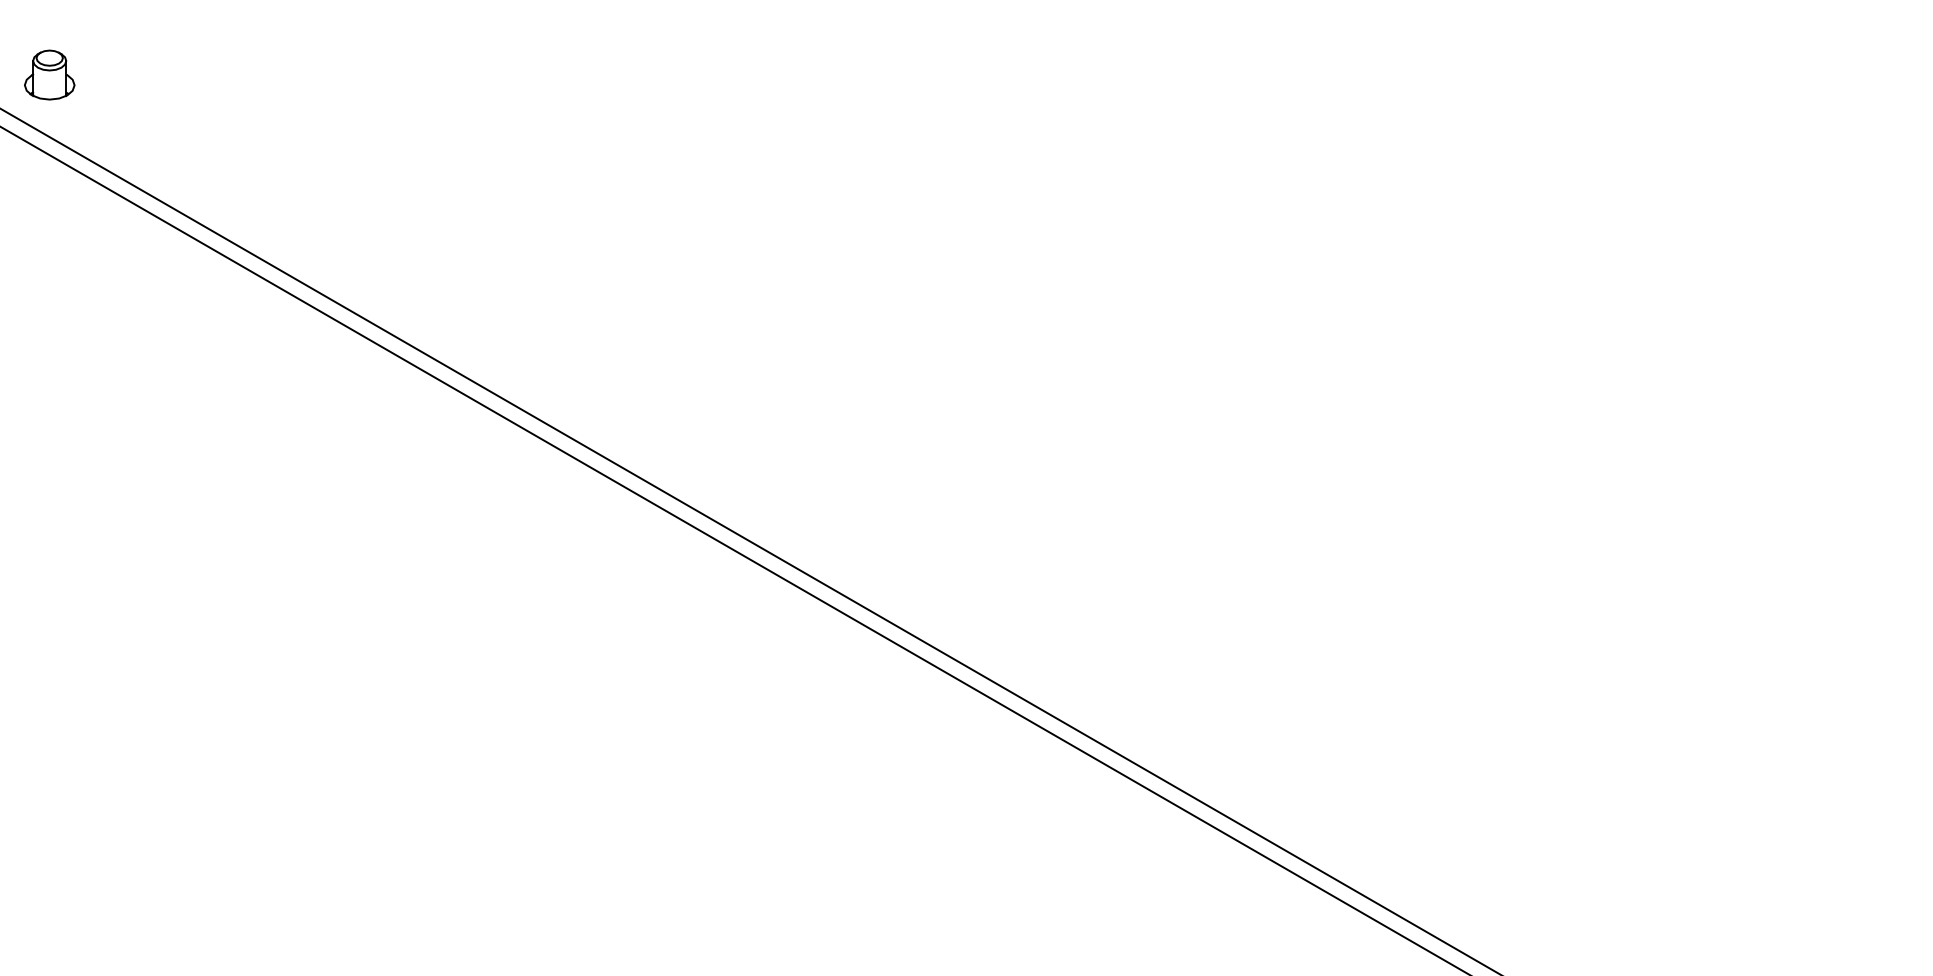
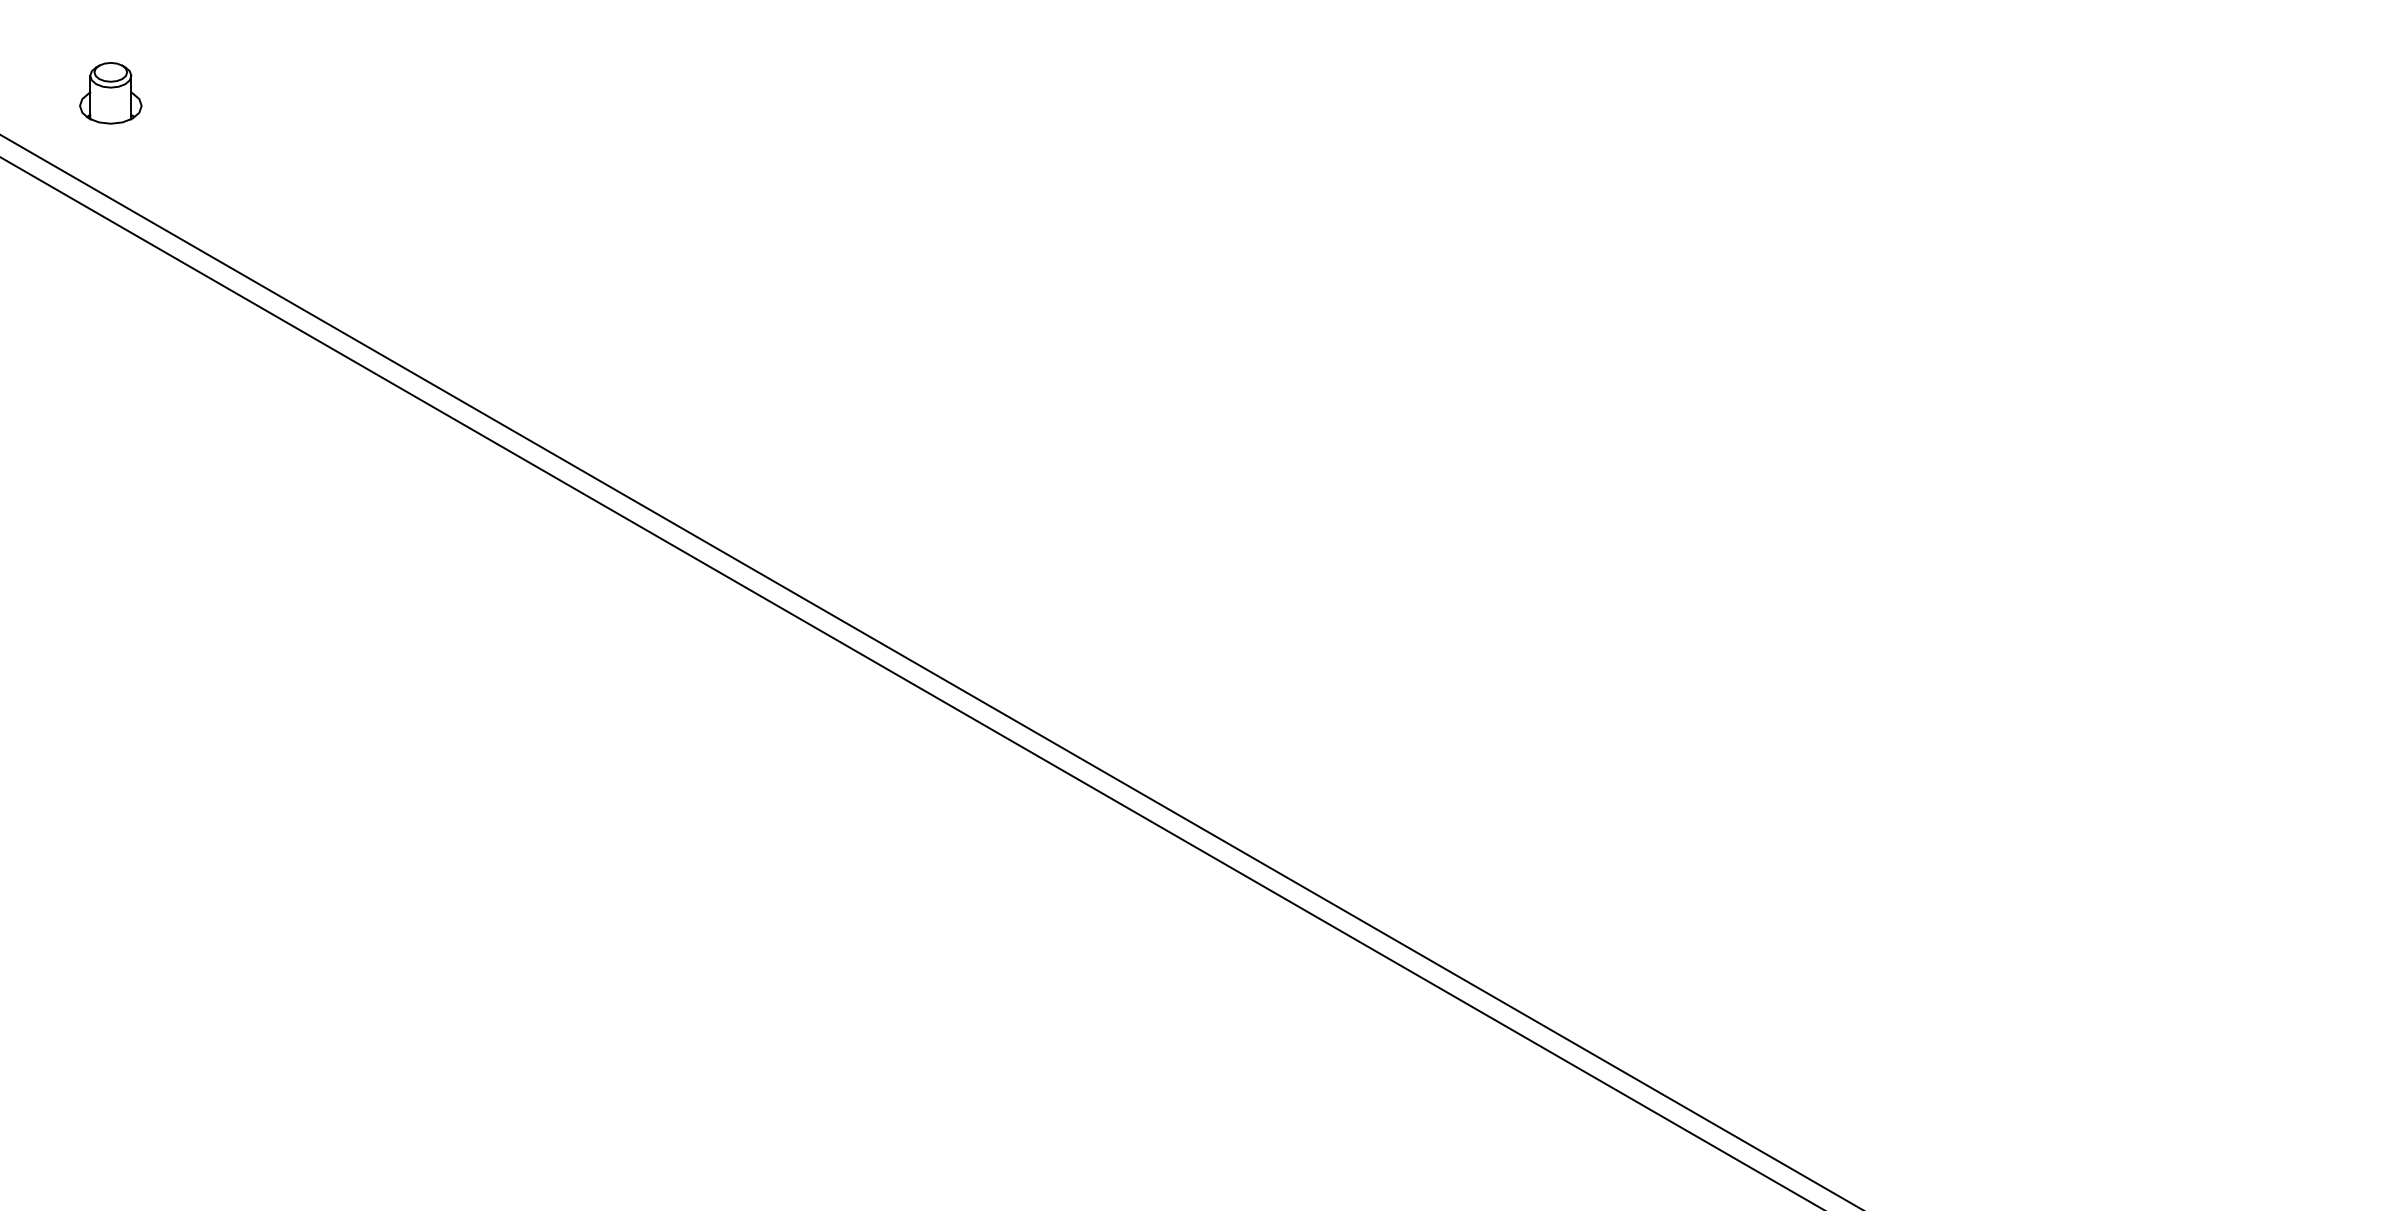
part: (49, 75) -> (110, 93), moved

